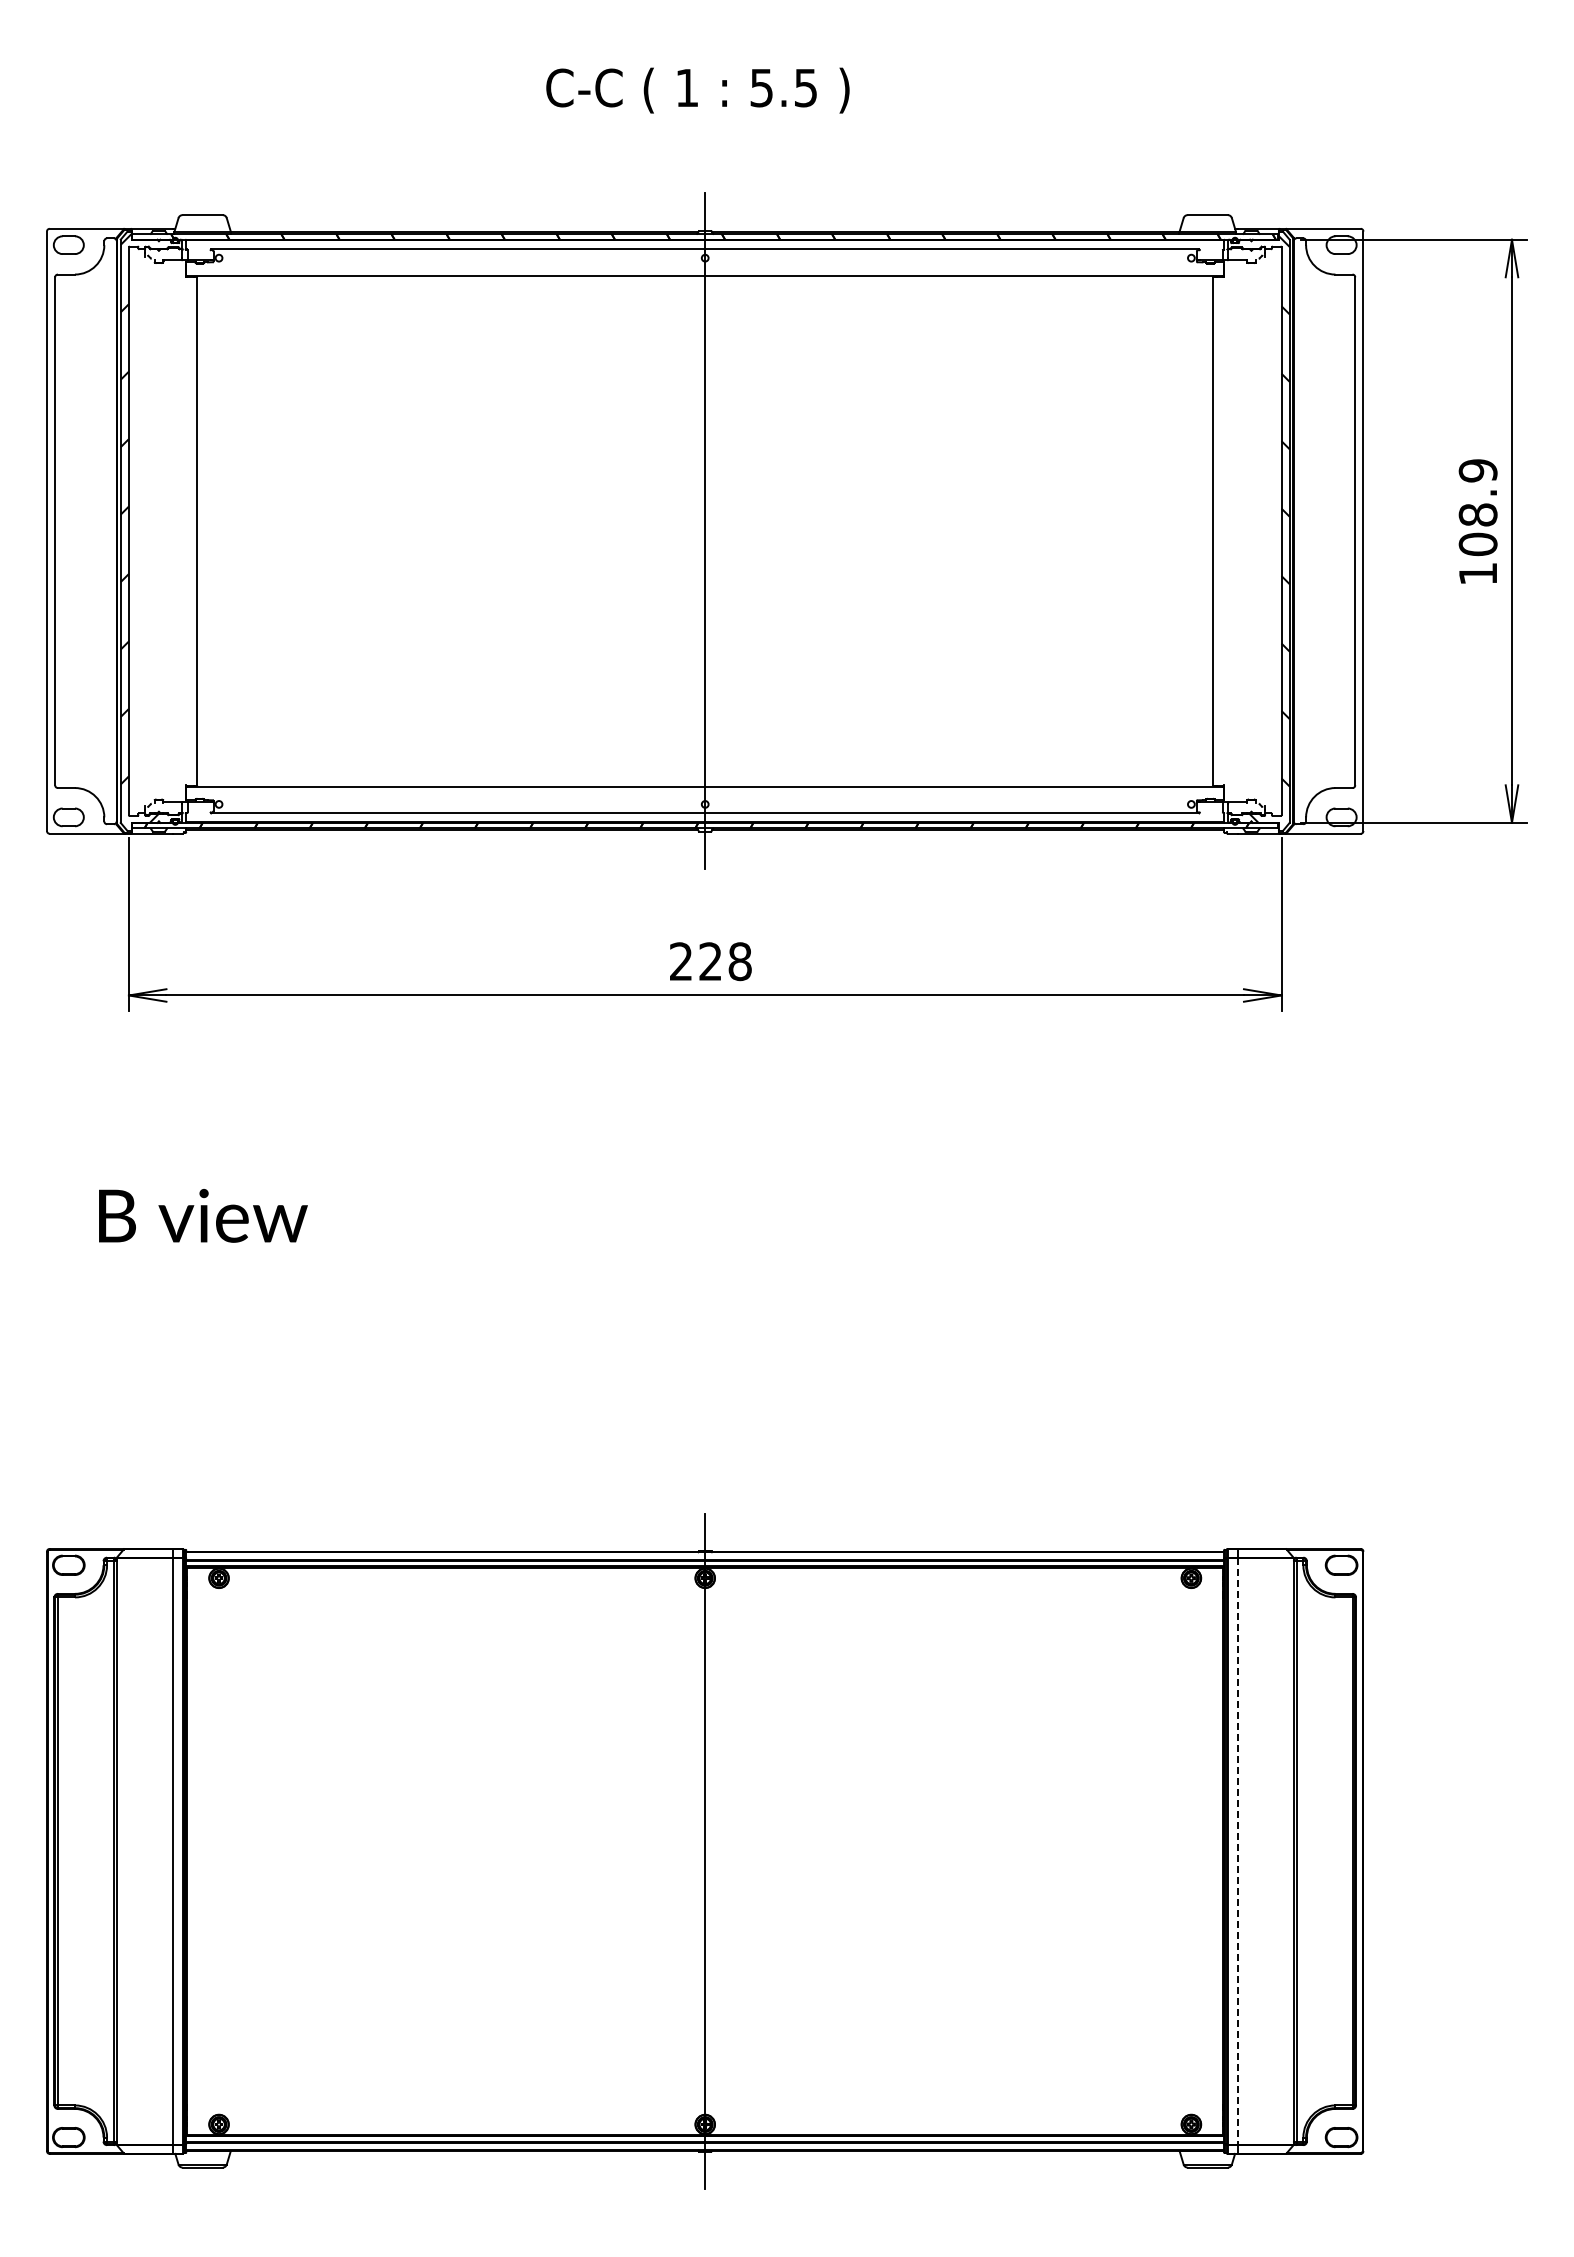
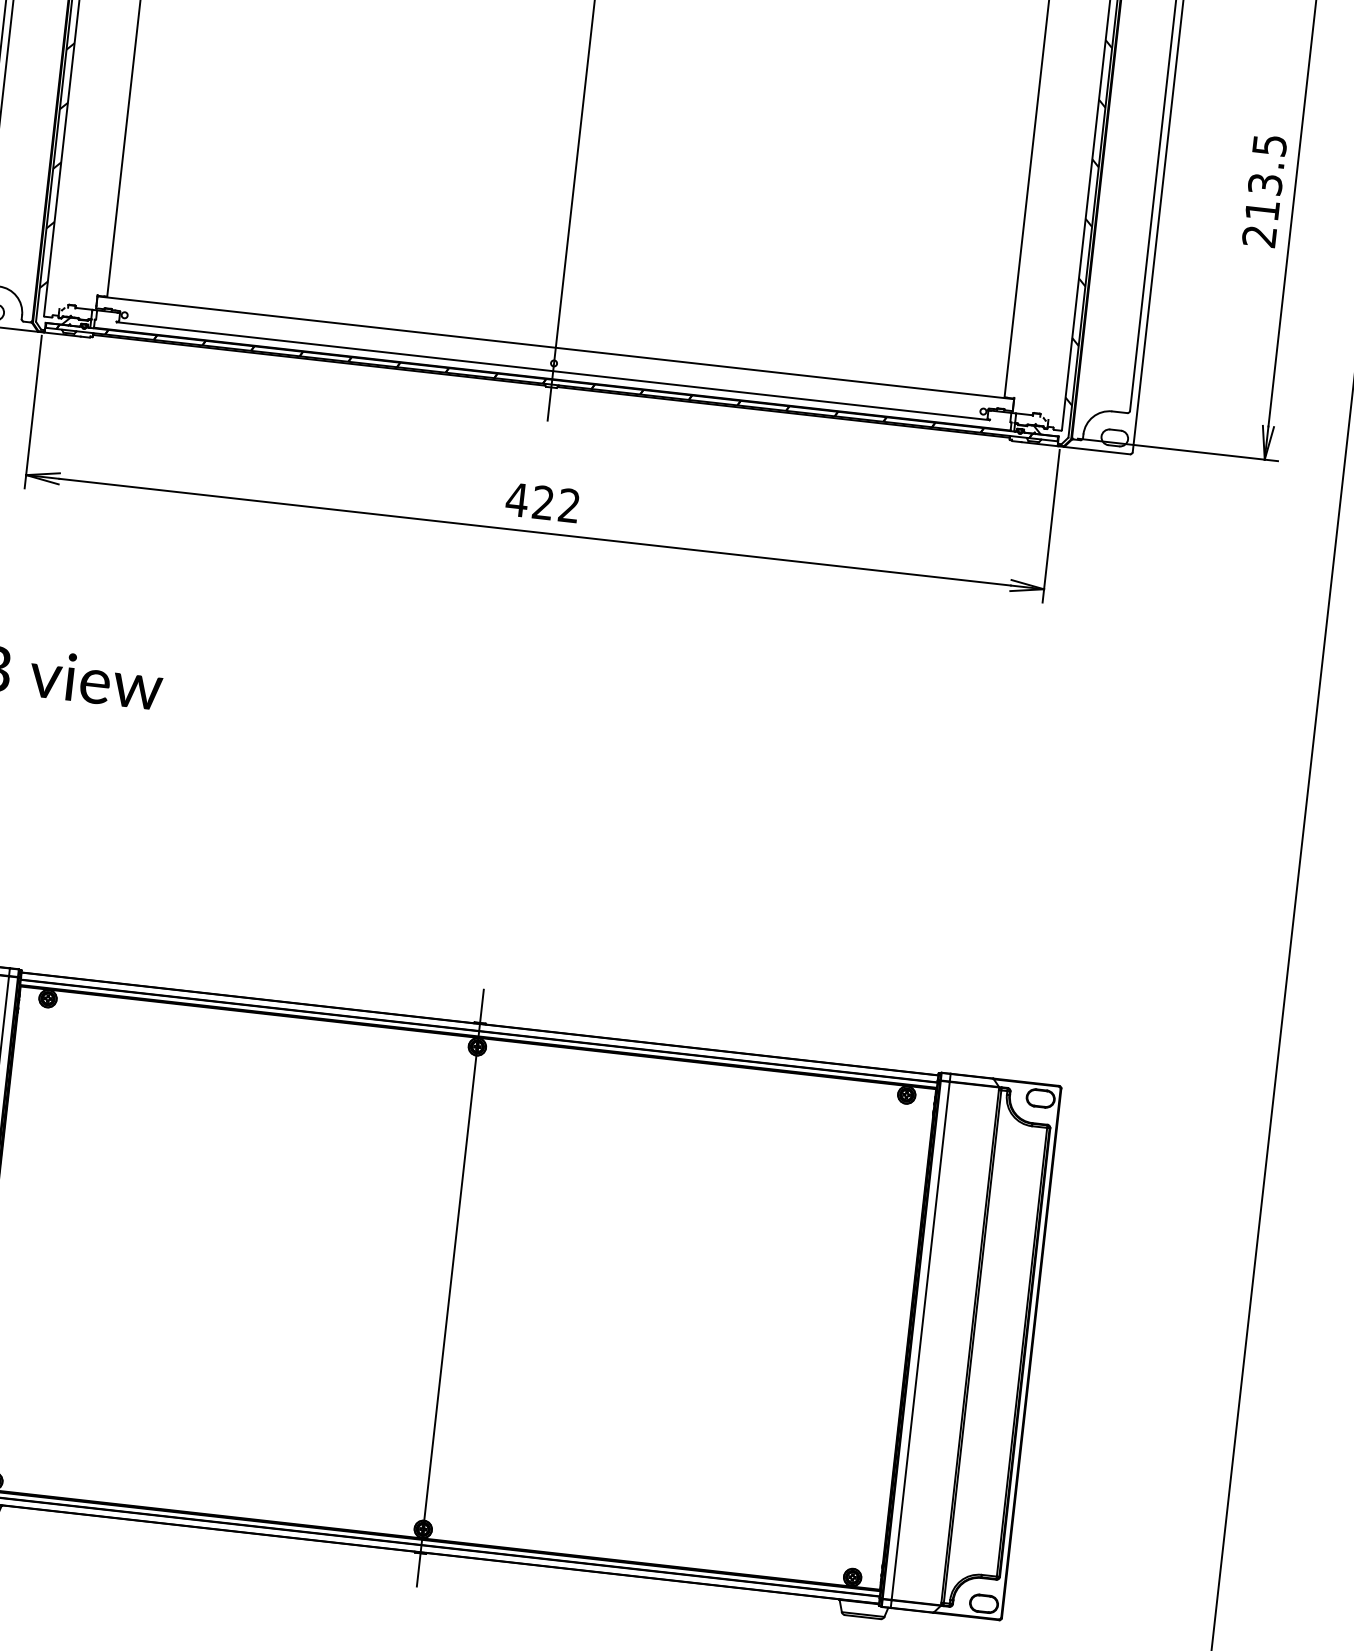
text: (1477, 522) -> (1264, 190), 108.9 -> 213.5
text: (709, 961) -> (542, 502), 228 -> 422
line: (1237, 1851) -> (920, 1340), dashed -> solid

